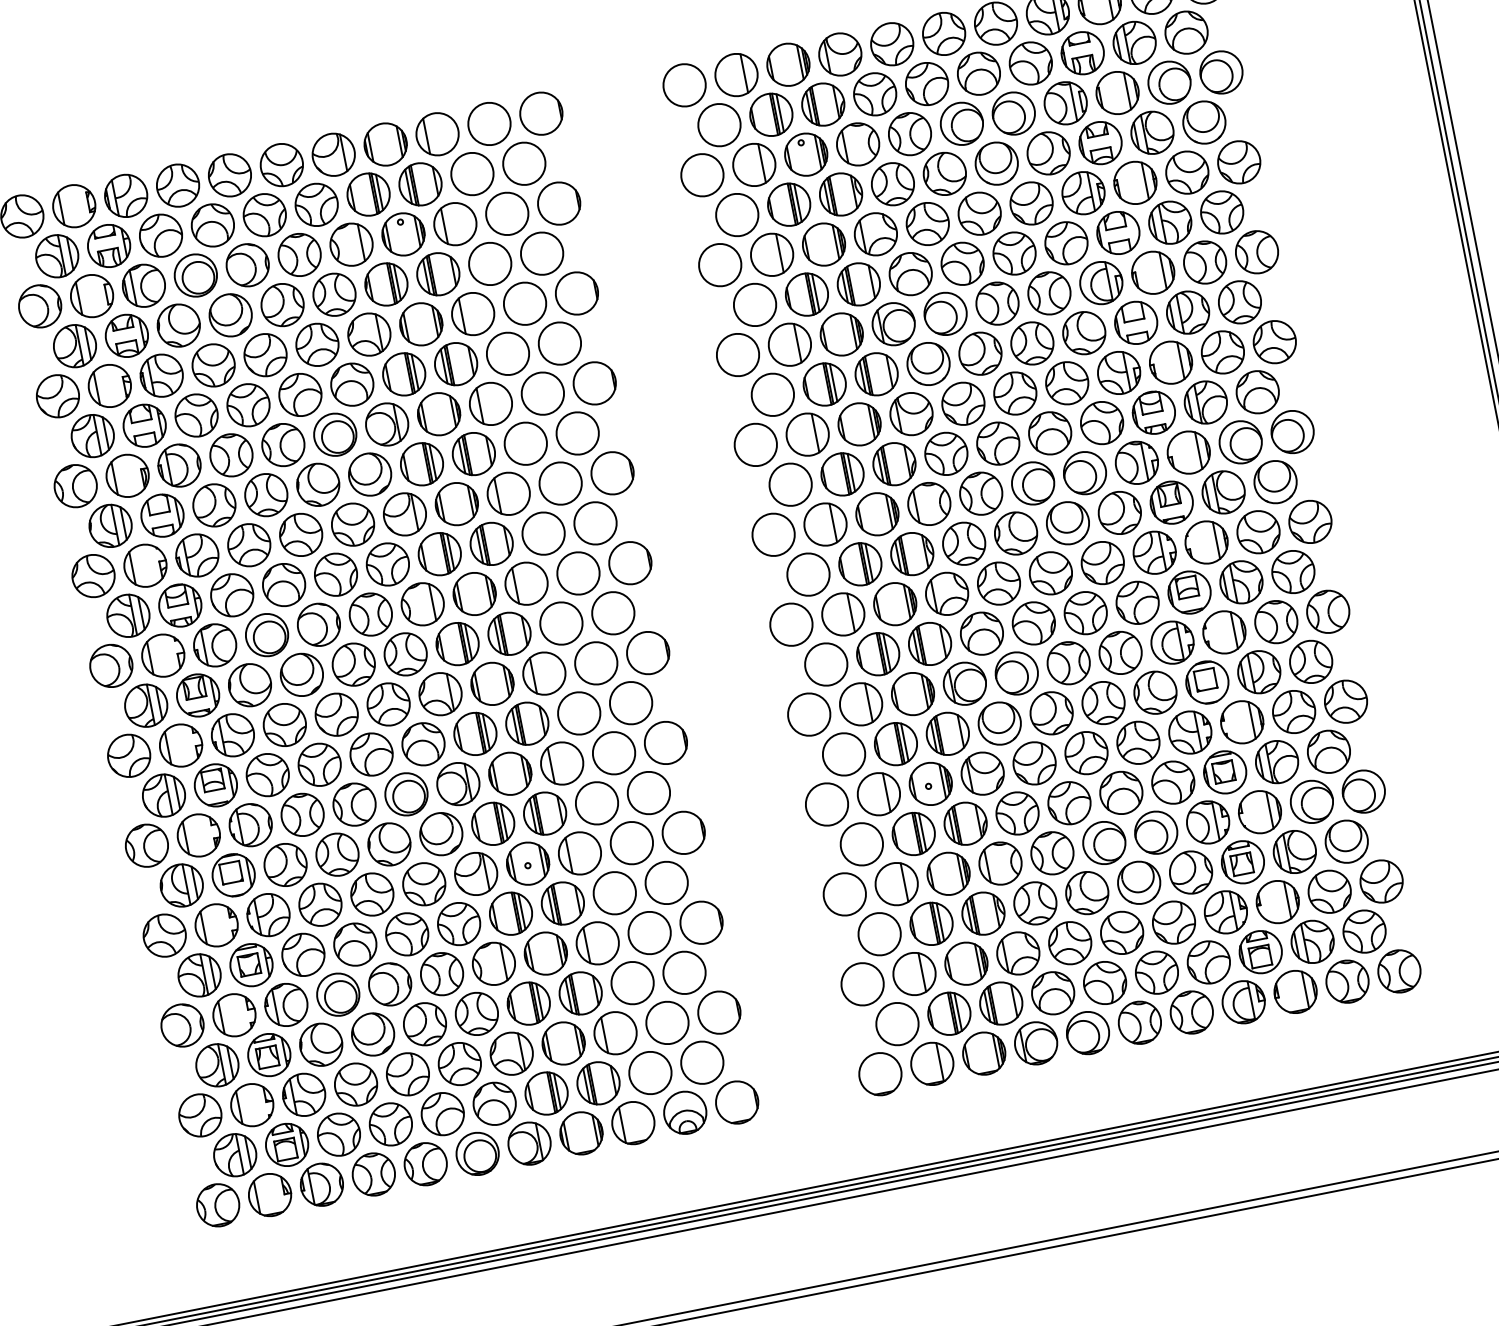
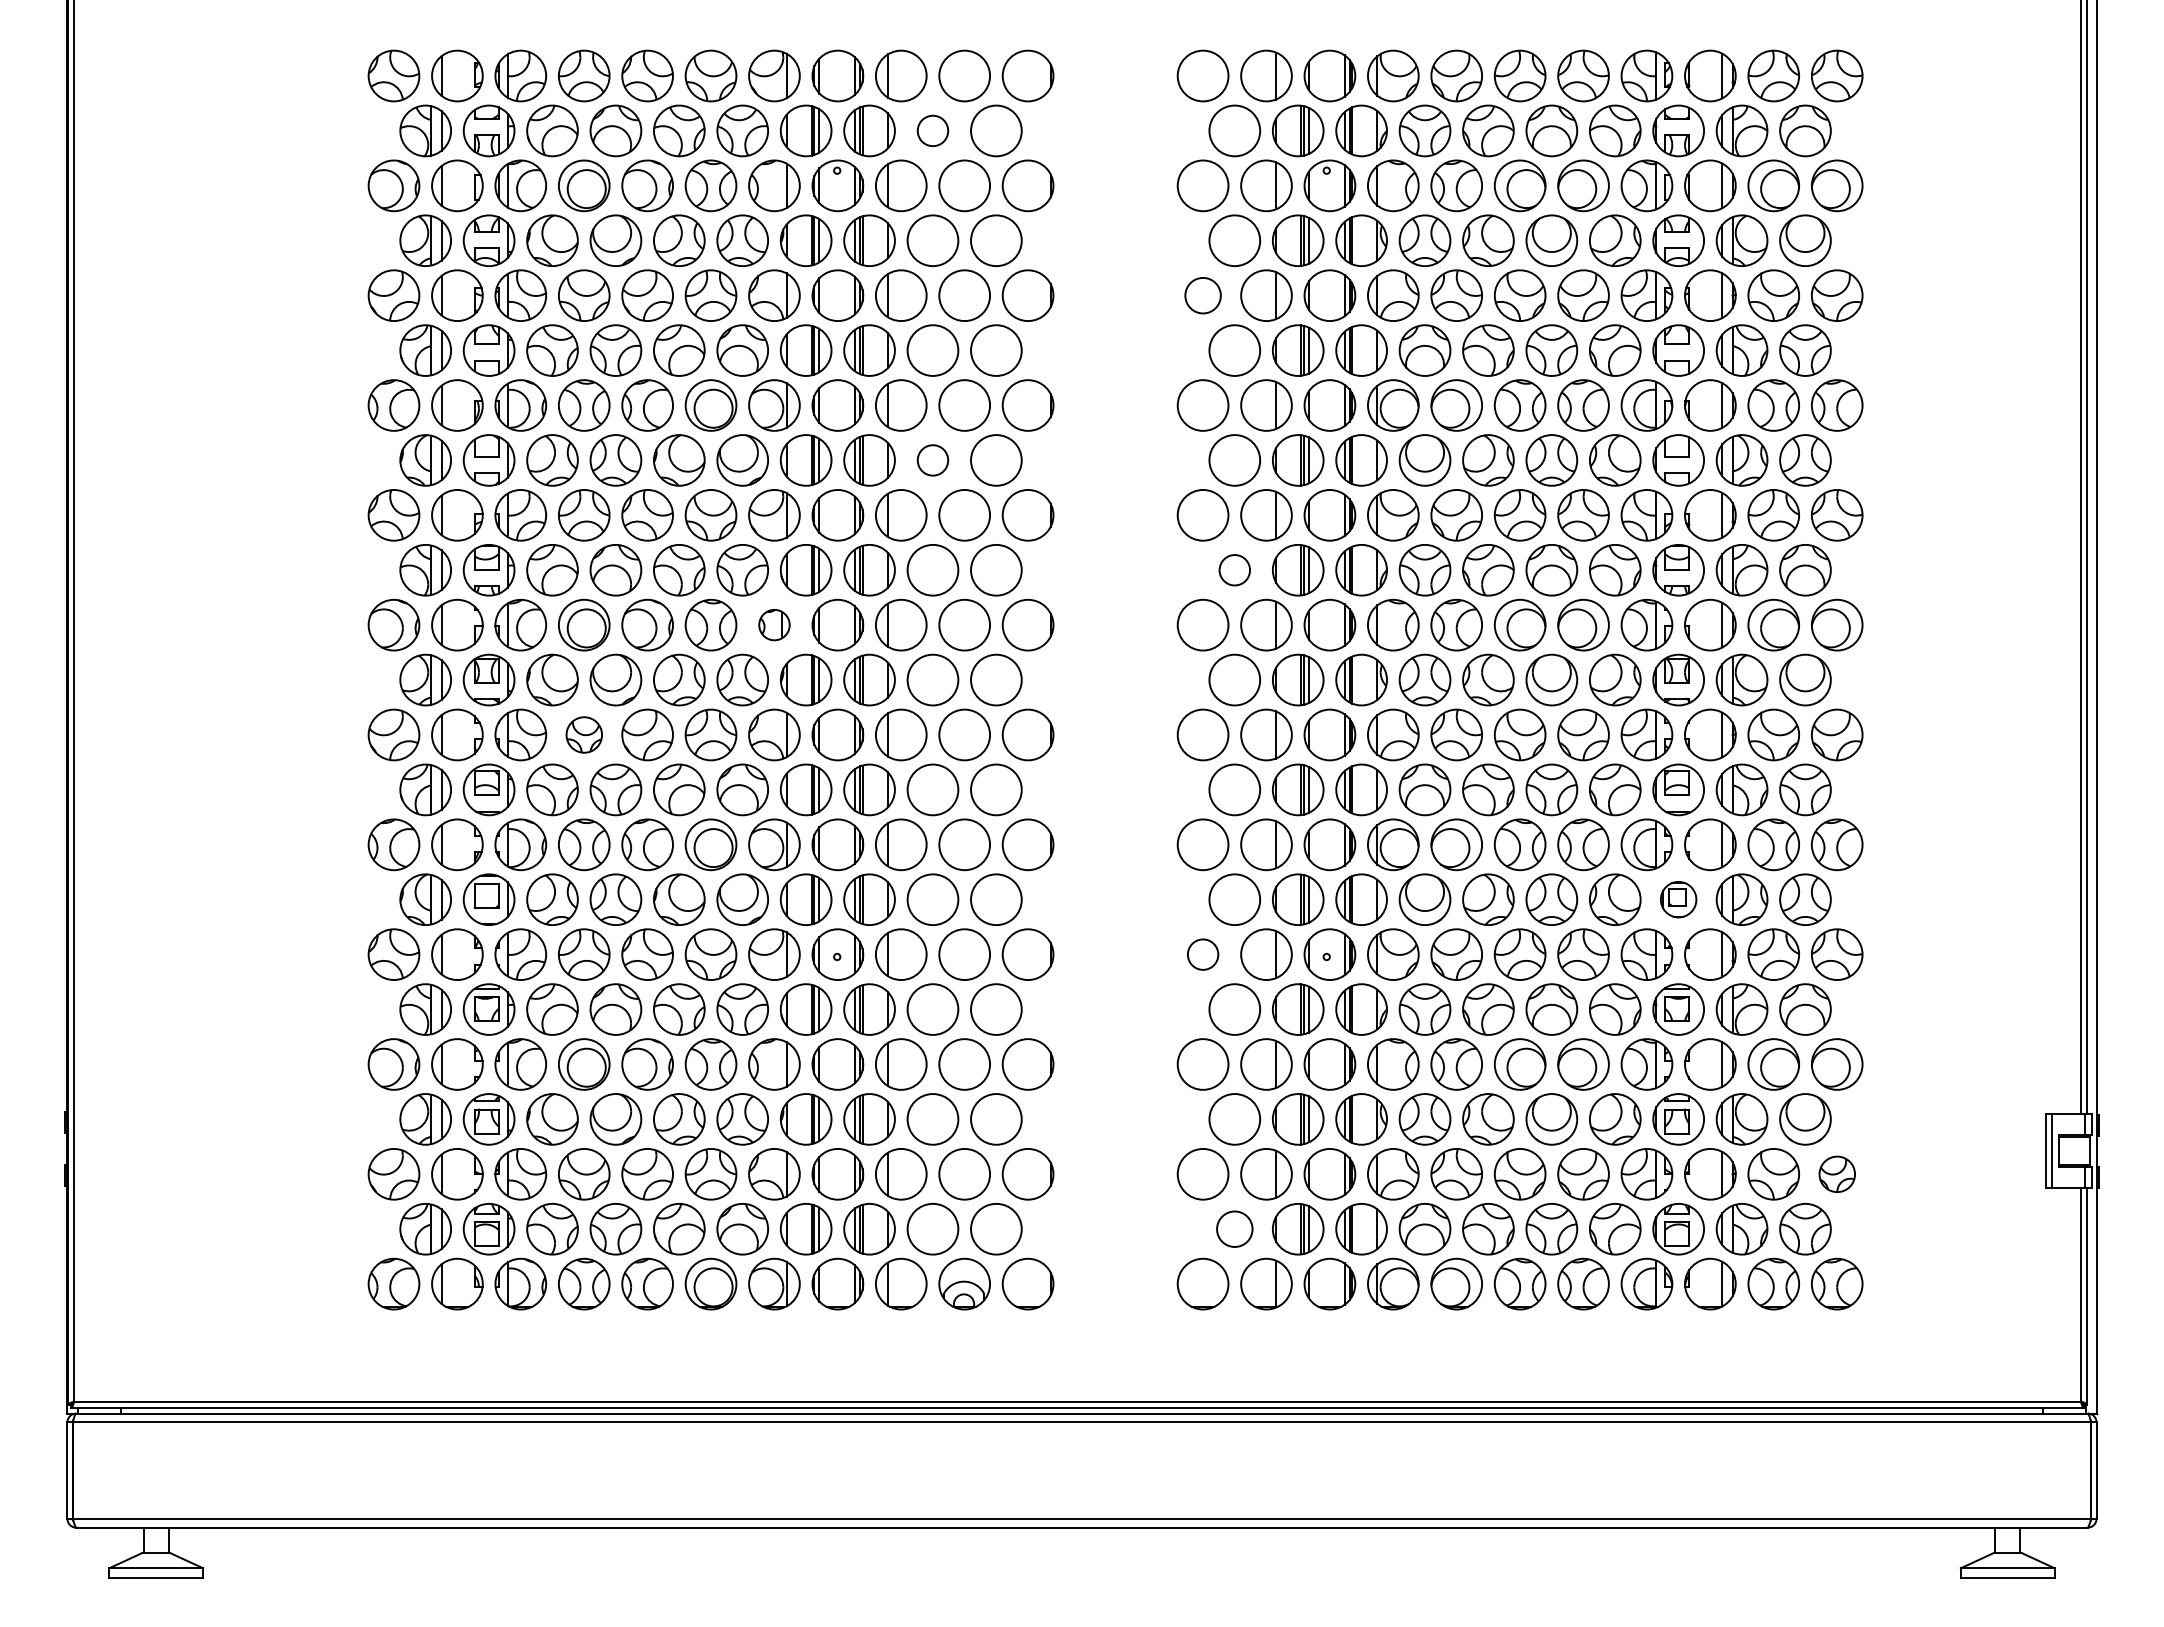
circle: (471, 173) -> (932, 130), size x0.6
circle: (719, 265) -> (1202, 295), size x0.7
circle: (525, 443) -> (932, 460), size x0.6
circle: (790, 484) -> (1234, 569), size x0.6
part: (422, 603) -> (774, 624), size x0.6
part: (1207, 682) -> (1678, 899), size x0.7
part: (285, 724) -> (584, 734), size x0.7
circle: (826, 804) -> (1202, 954), size x0.6
part: (1381, 881) -> (1837, 1174), size x0.7
circle: (897, 1023) -> (1234, 1228), size x0.7

